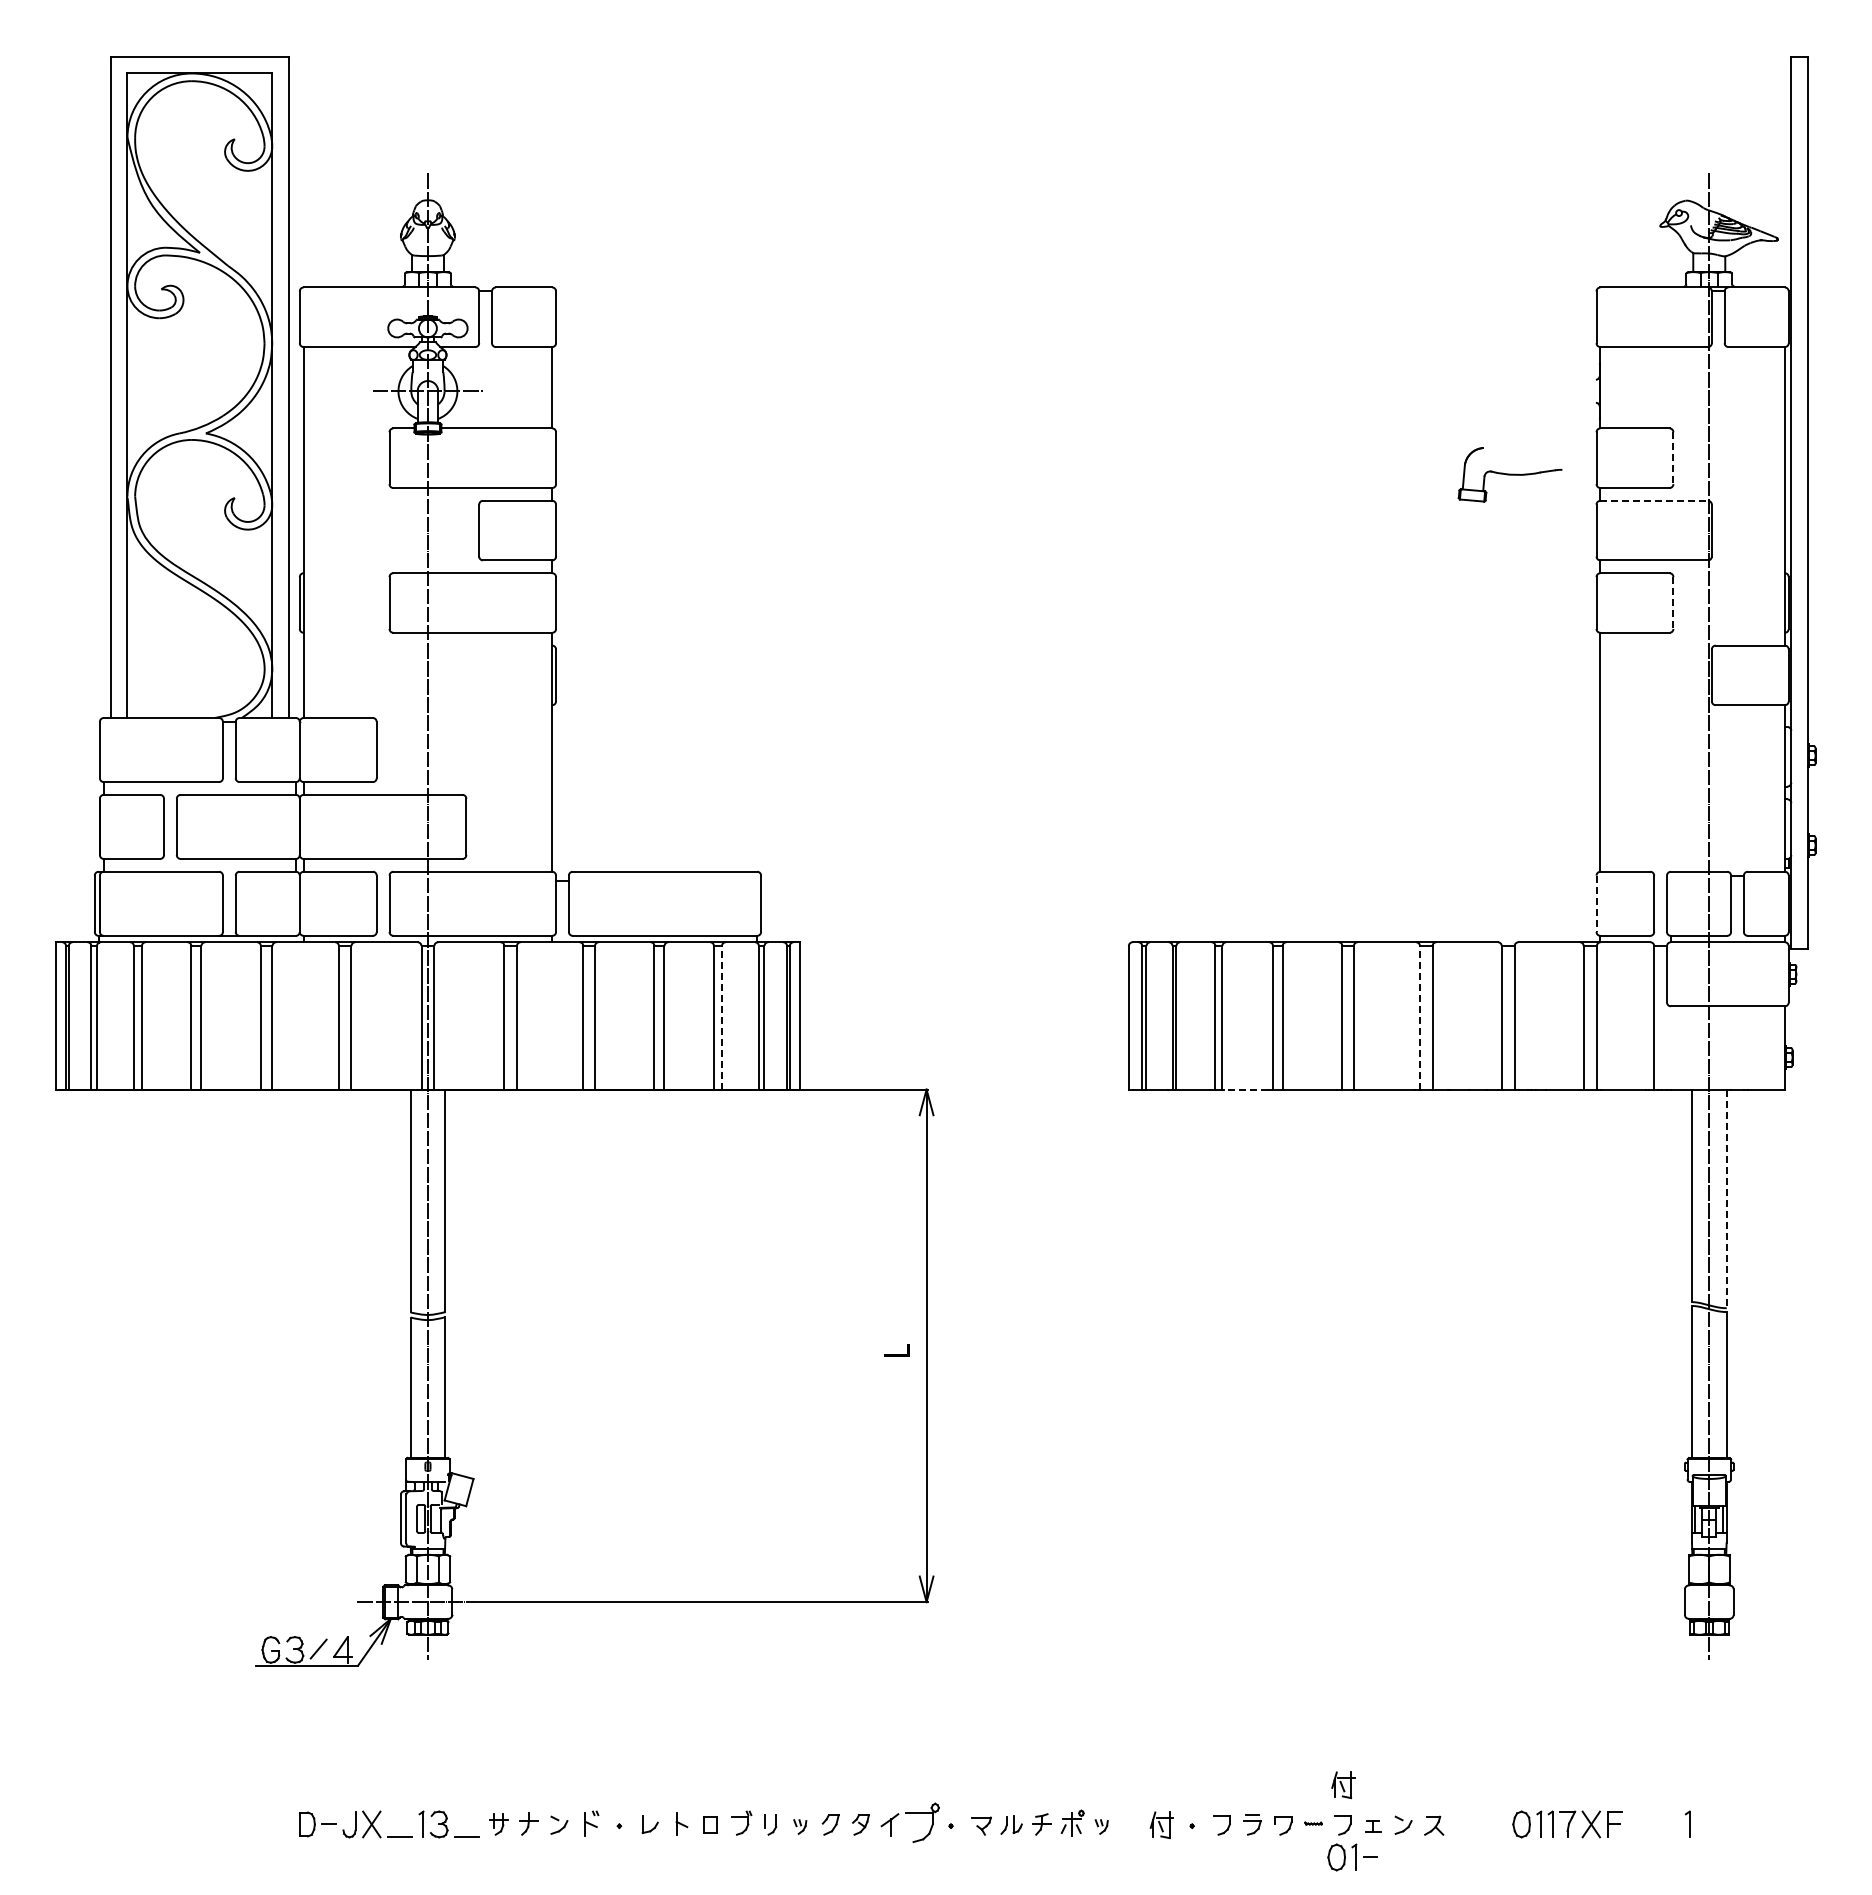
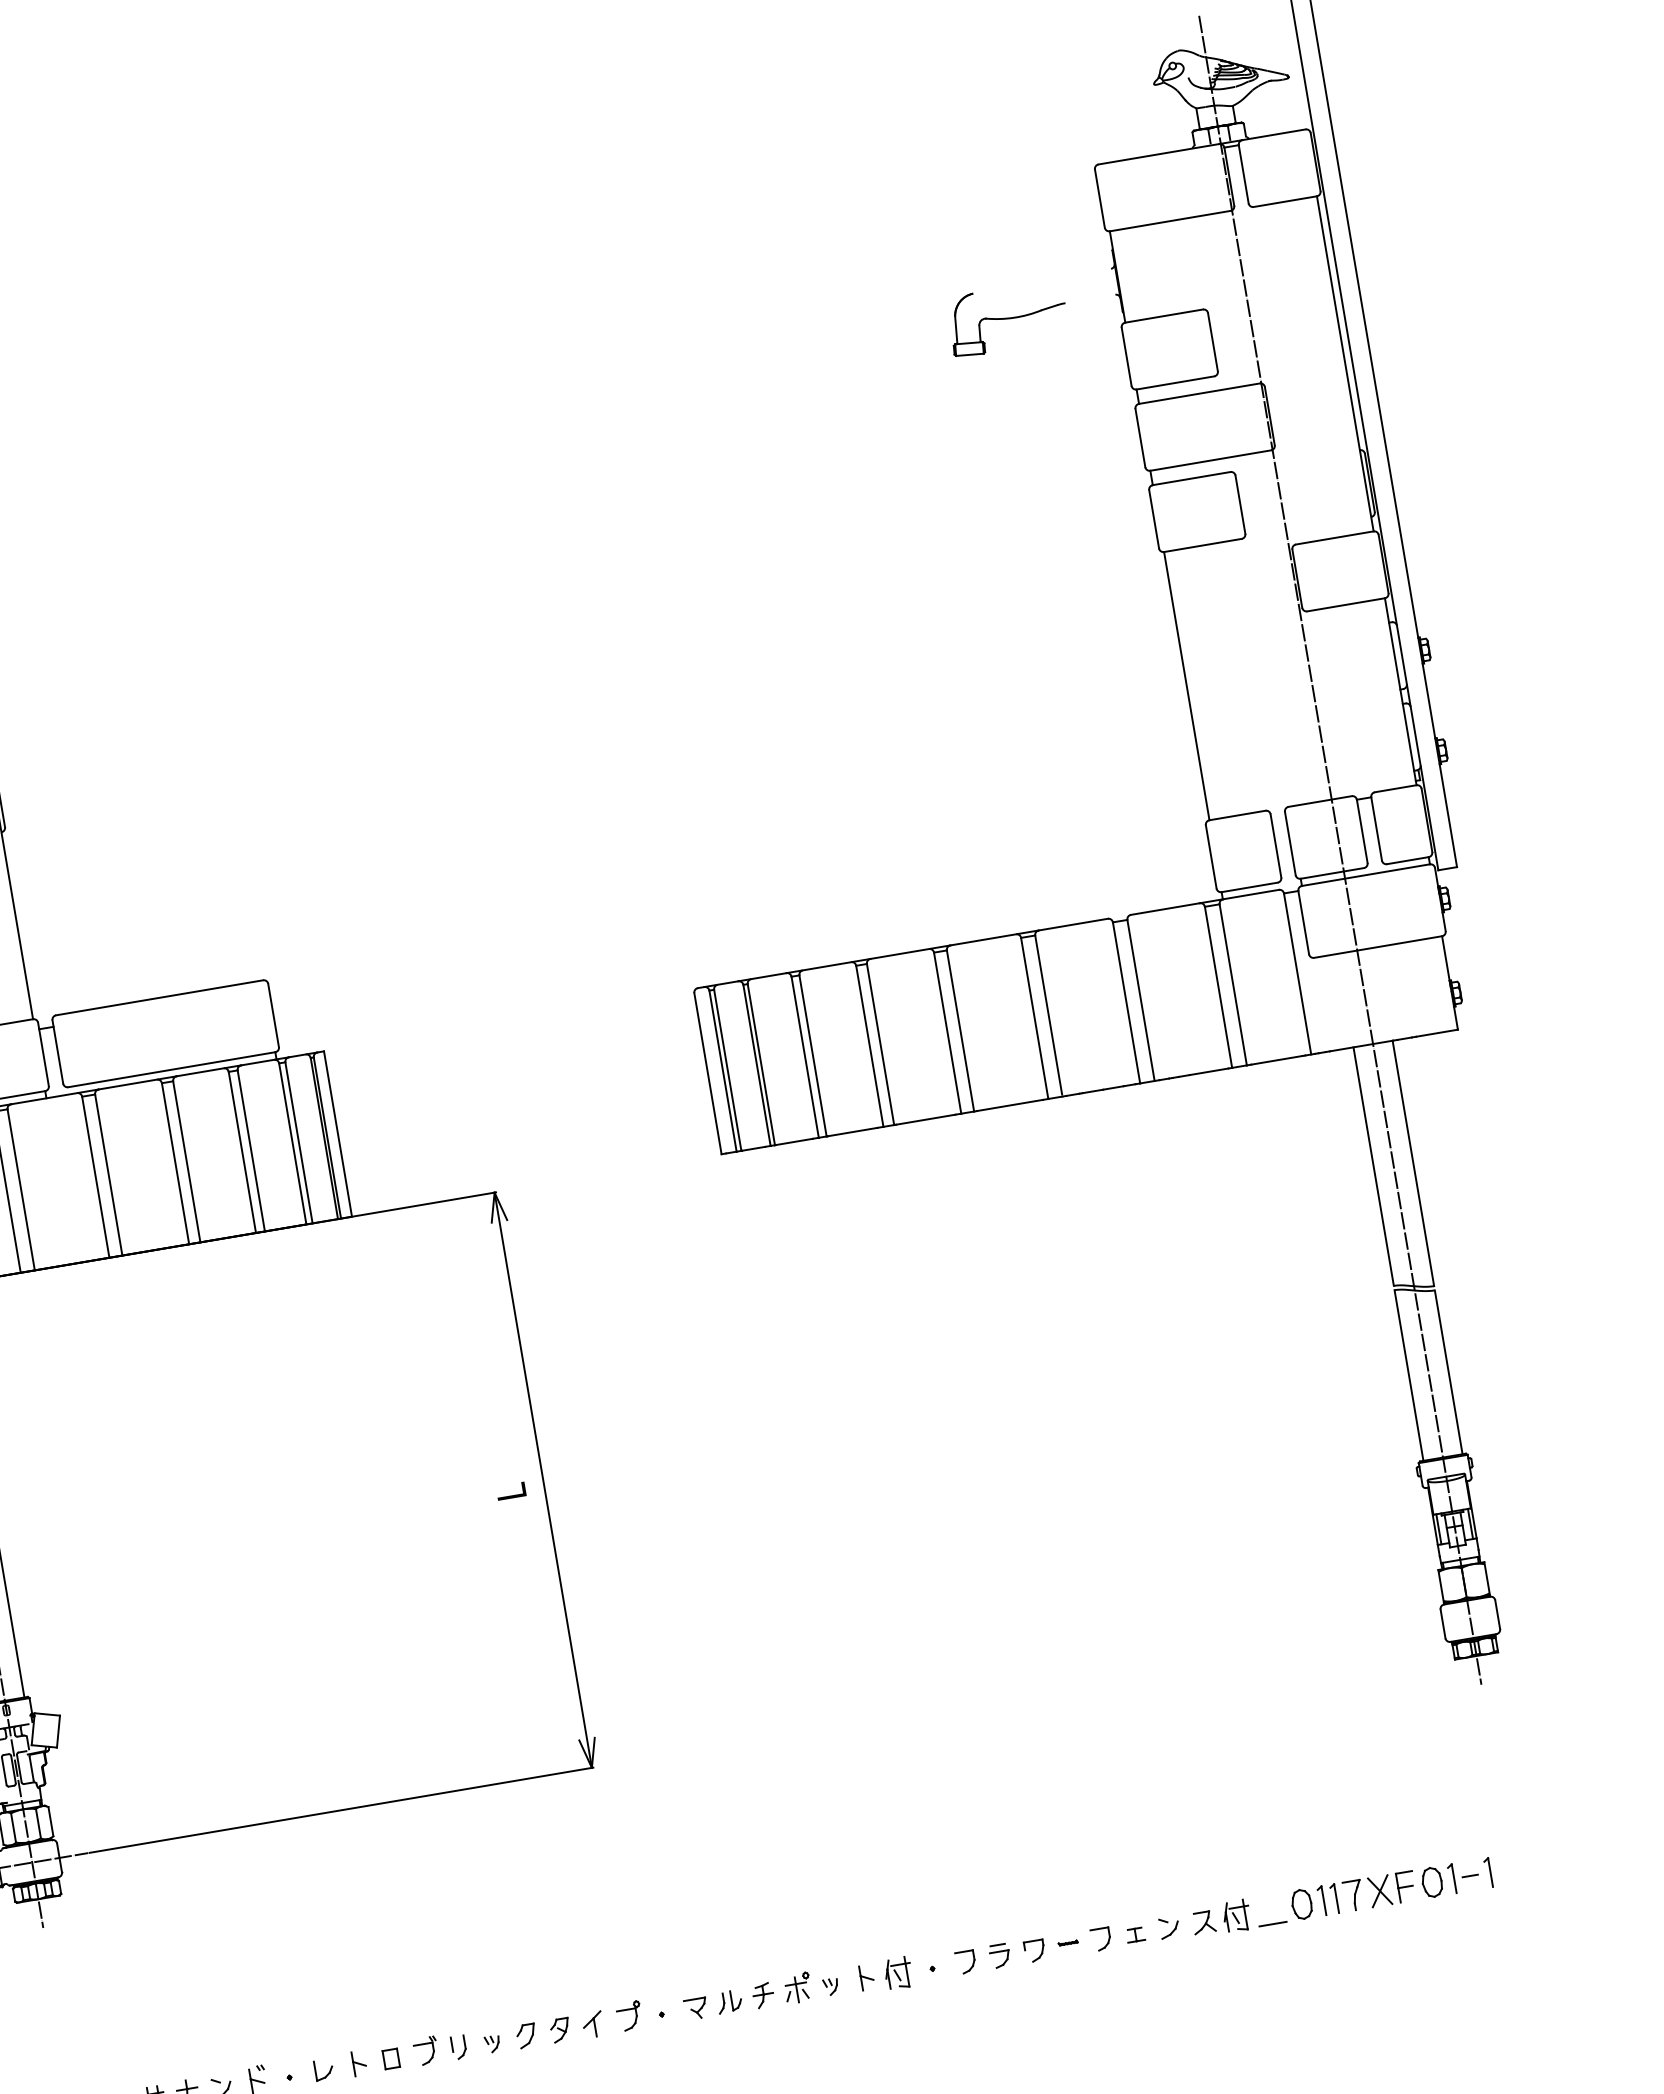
line: (1673, 458) -> (1213, 342), dashed -> solid
part: (1509, 474) -> (1006, 318), moved
line: (1654, 500) -> (1199, 393), dashed -> solid
line: (1673, 603) -> (1240, 505), dashed -> solid
line: (1596, 904) -> (1211, 857), dashed -> solid
line: (721, 1017) -> (250, 1150), dashed -> solid
line: (1419, 1017) -> (1034, 1018), dashed -> solid
line: (1245, 1089) -> (852, 1131), dashed -> solid
line: (1726, 1199) -> (1413, 1164), dashed -> solid
part: (1343, 1785) -> (1236, 1916), moved
part: (922, 1822) -> (629, 2015), size x0.62
part: (1133, 1823) -> (866, 1977), added
line: (1493, 1837) -> (1272, 1924), added
part: (1352, 1857) -> (1449, 1879), moved

